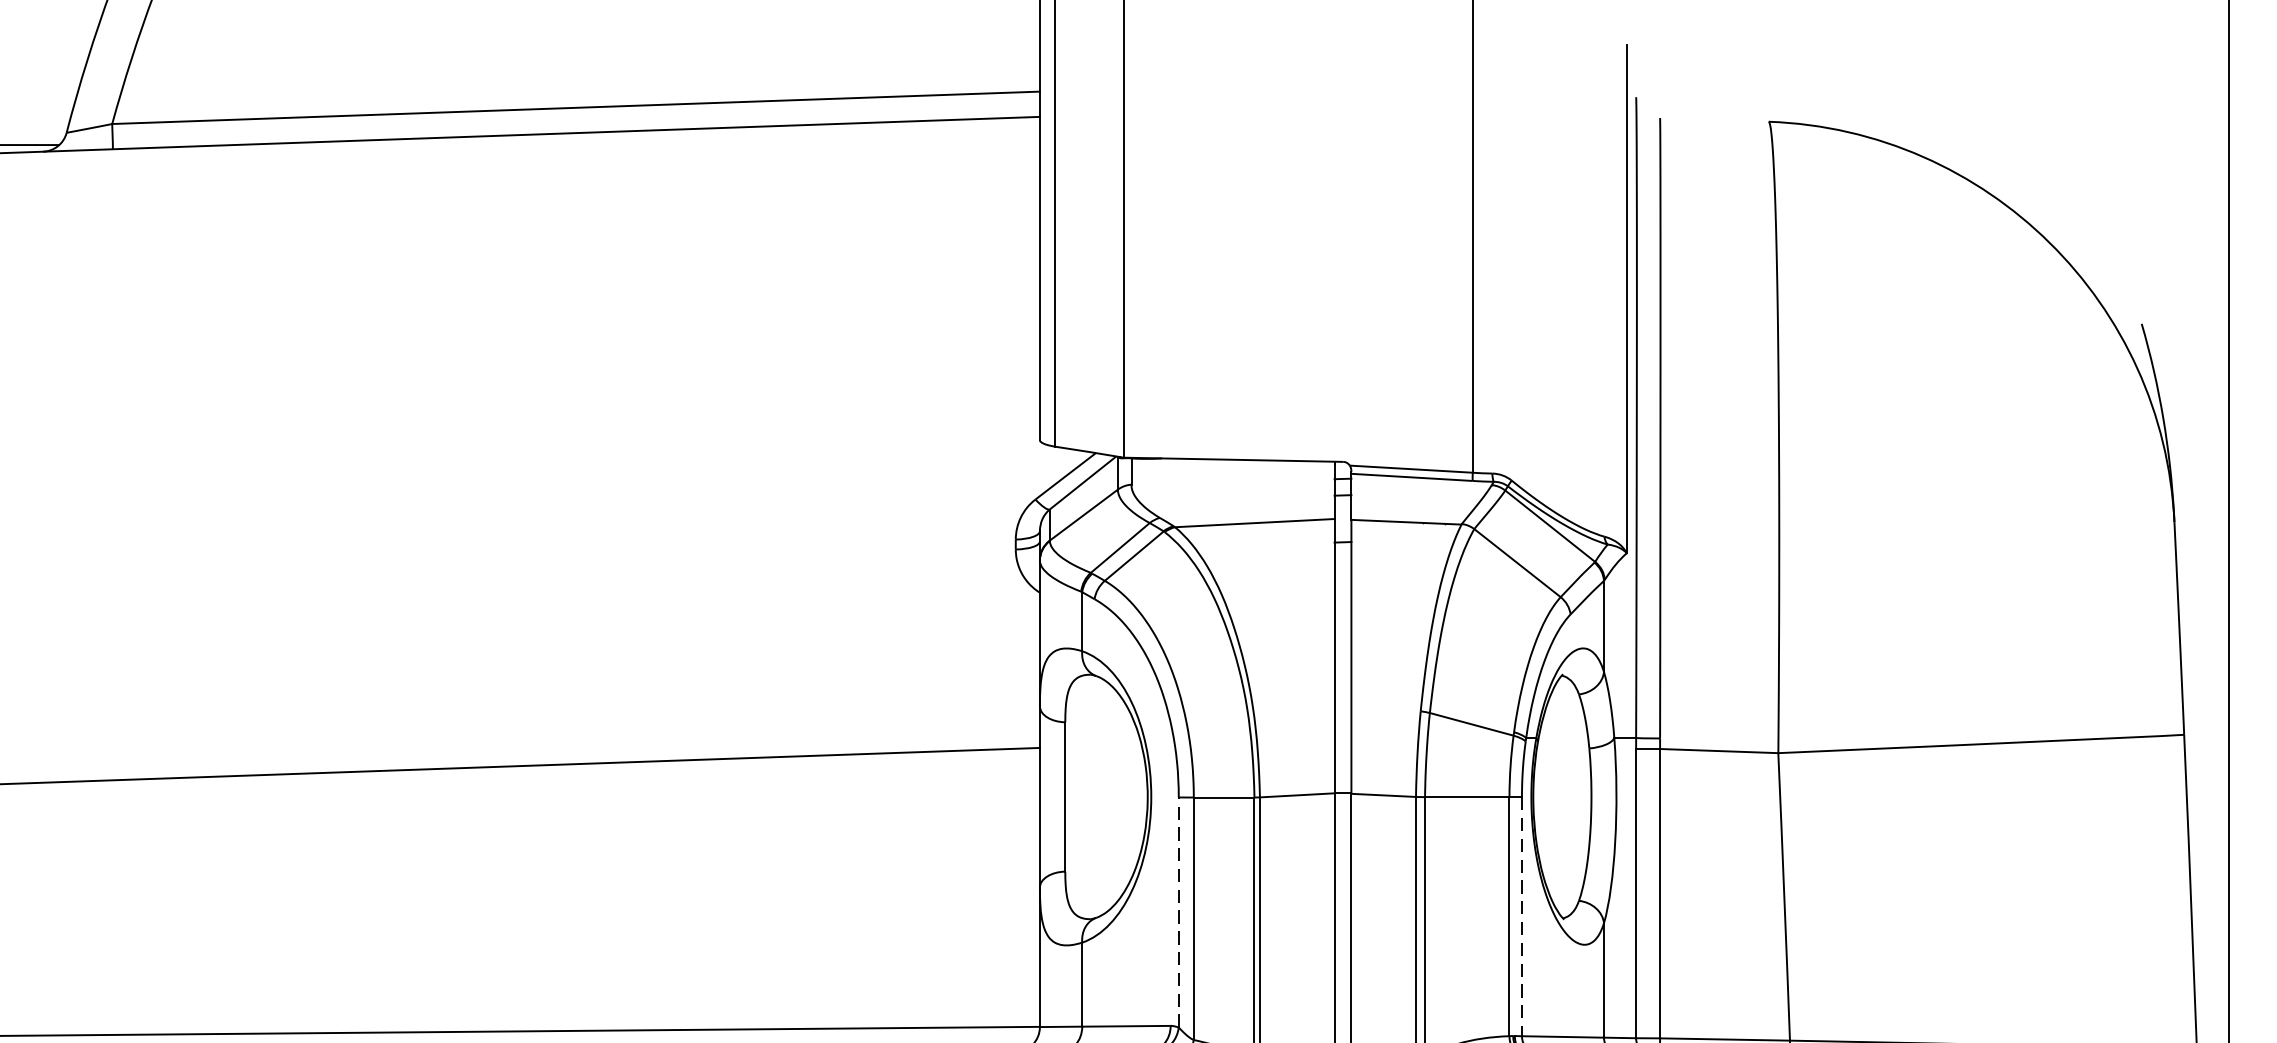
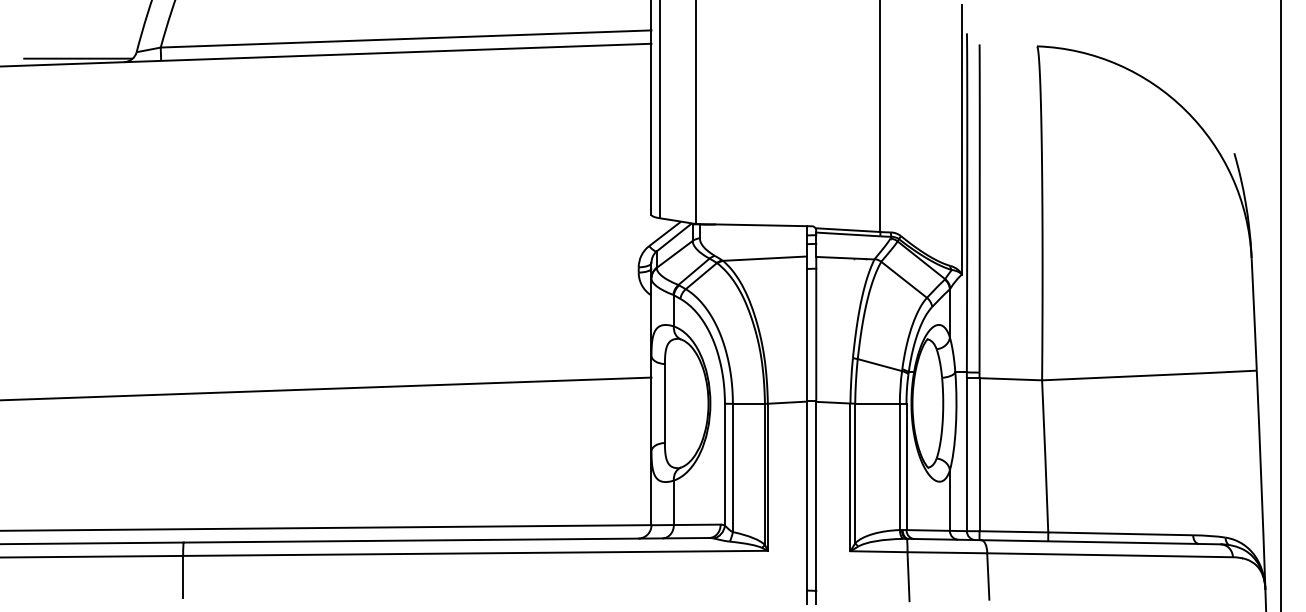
line: (1177, 912) -> (724, 464), dashed -> solid
line: (1521, 917) -> (906, 467), dashed -> solid

